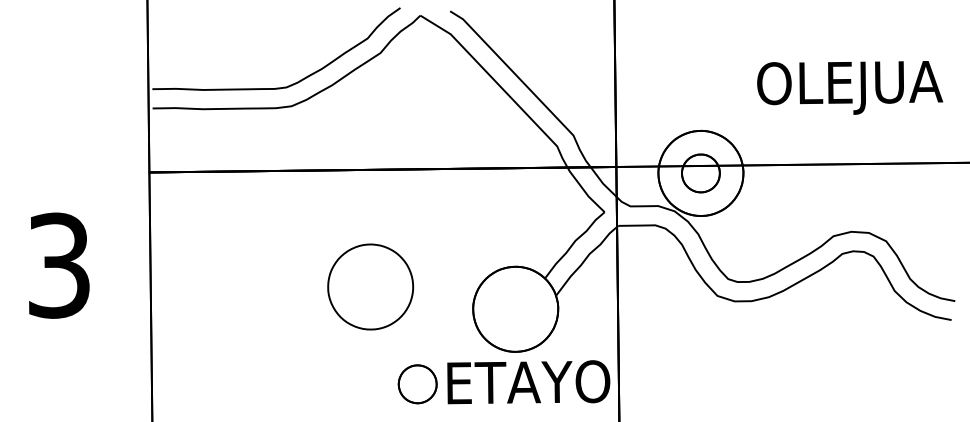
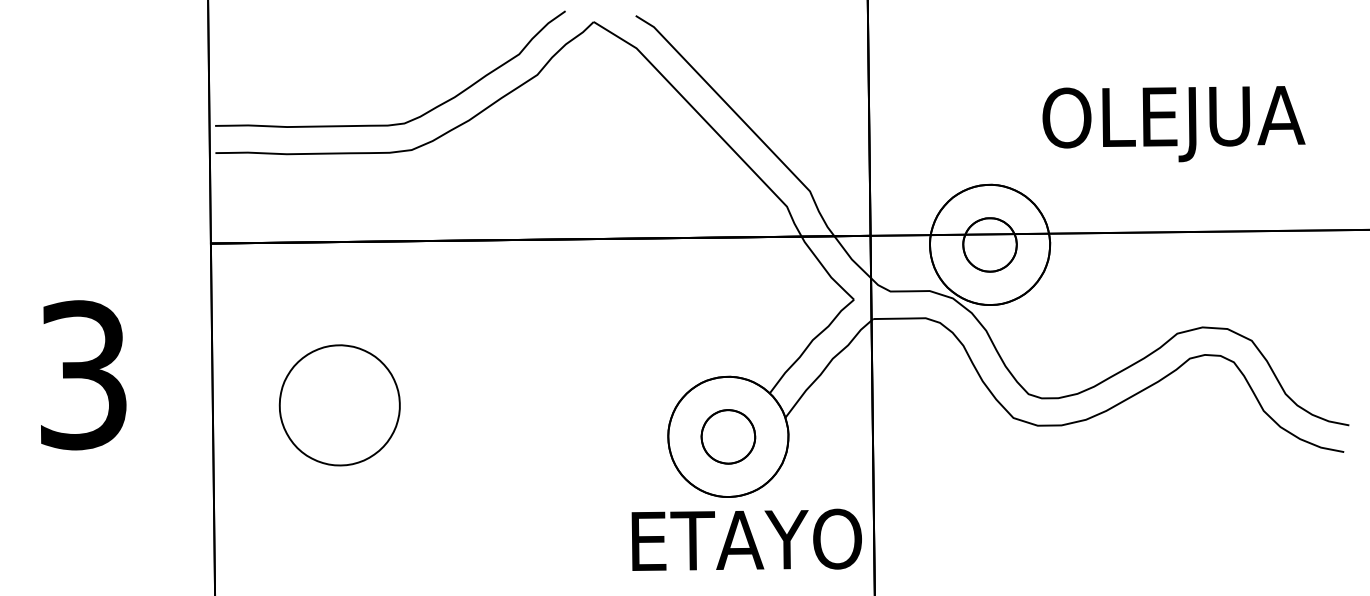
text: (850, 87) -> (1174, 123), moved
part: (370, 286) -> (339, 404), moved
part: (417, 384) -> (728, 437), moved

